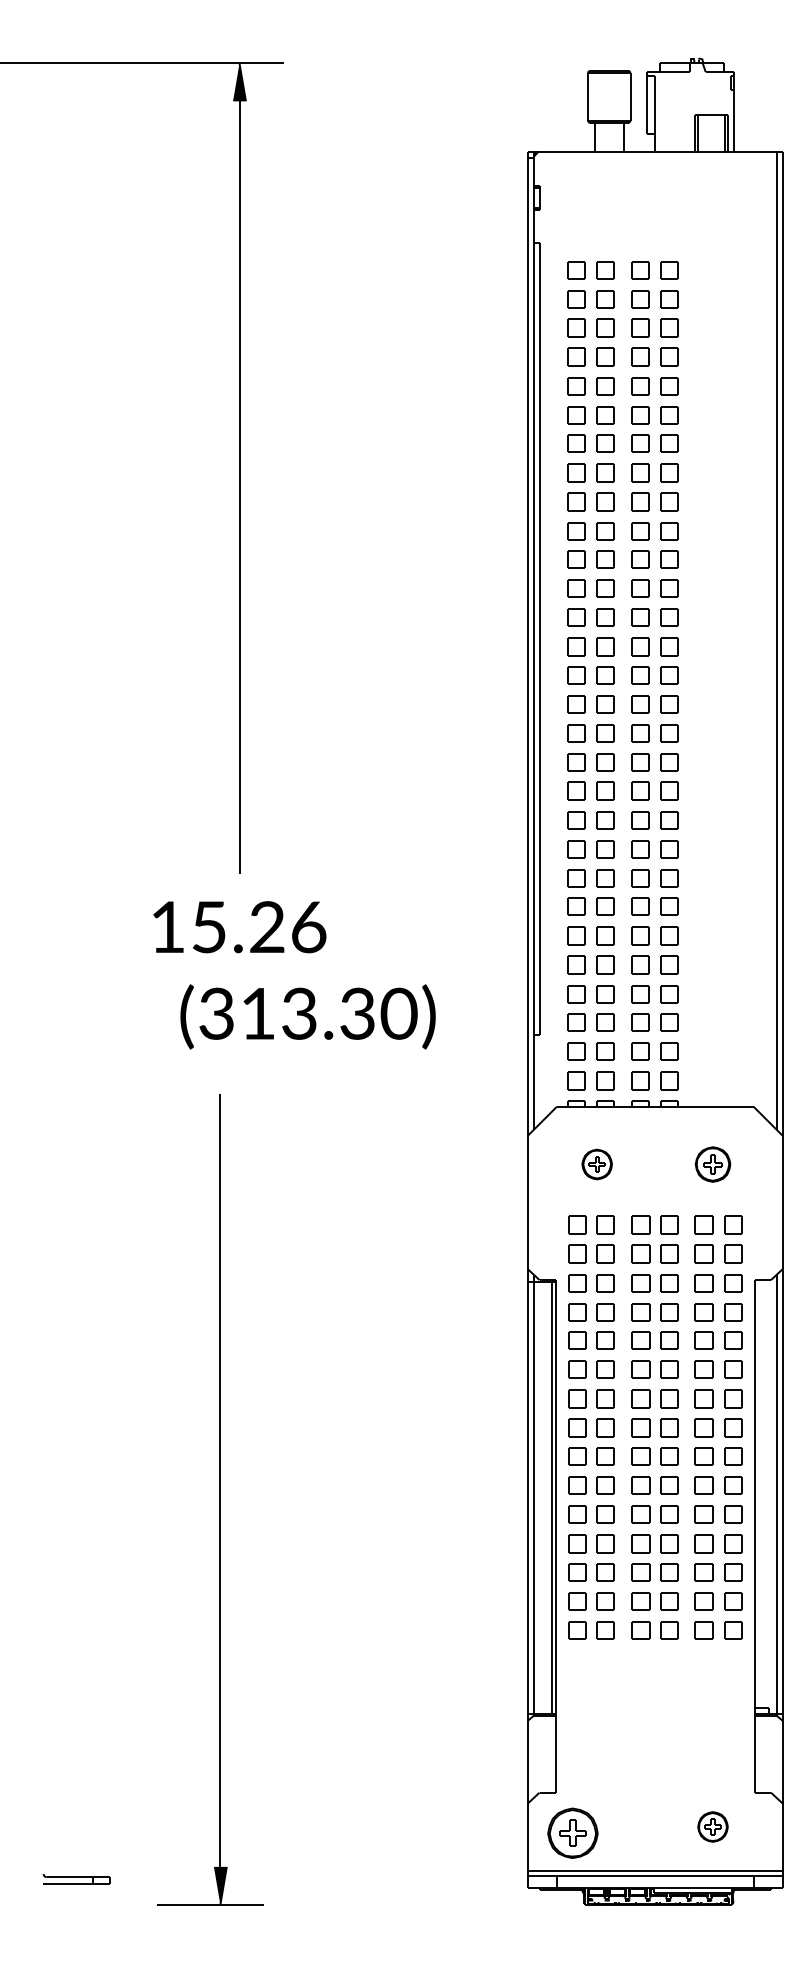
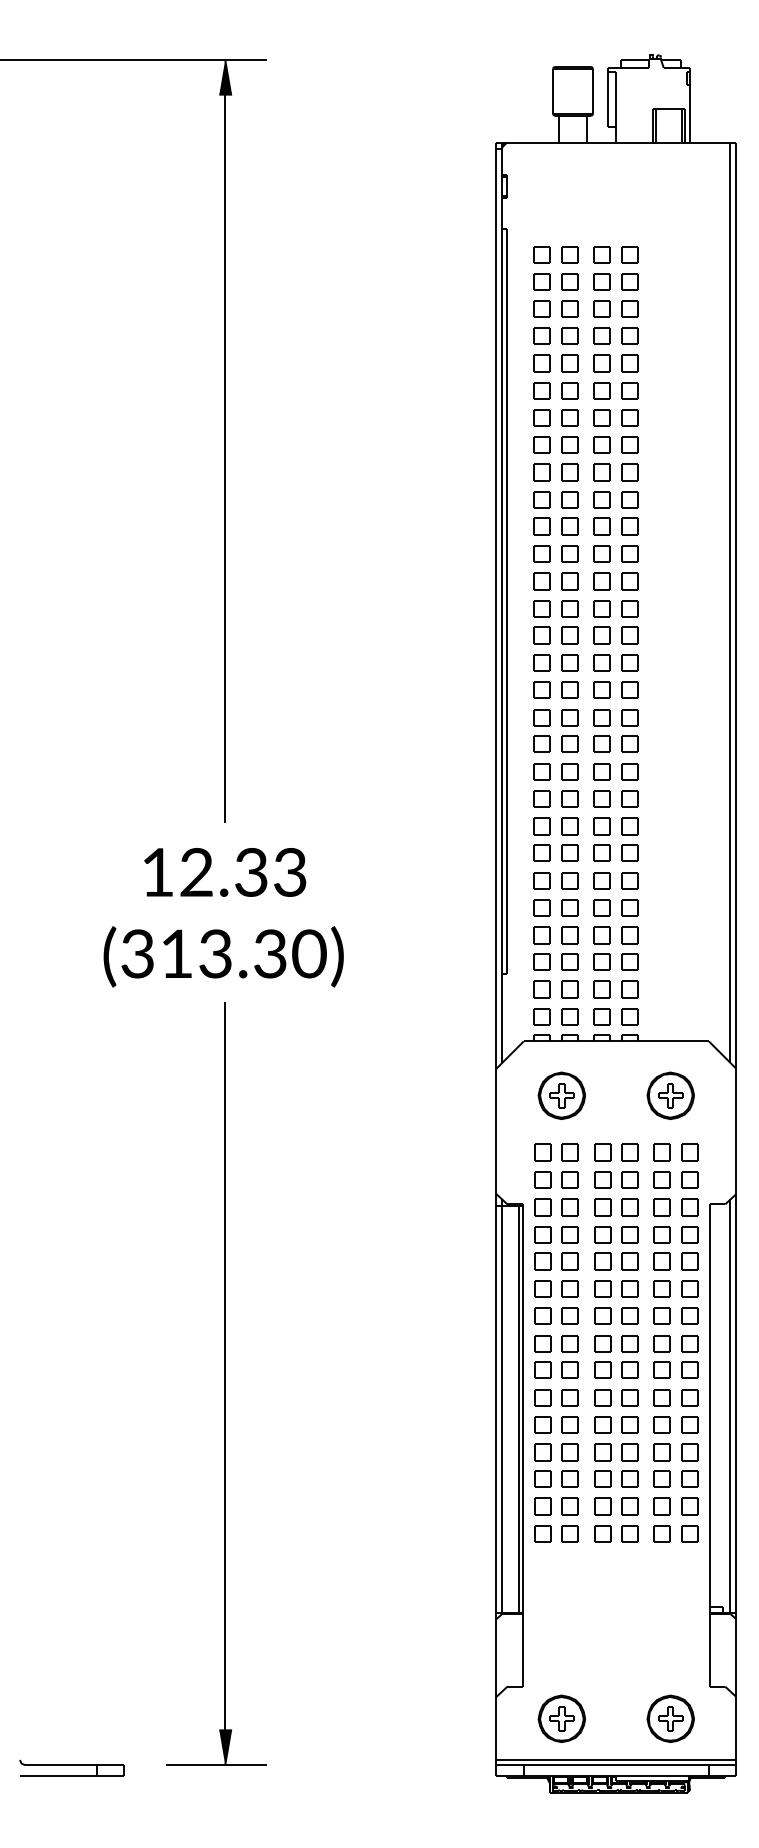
text: (258, 927) -> (243, 872), 15.26^C -> 12.33^C
text: (307, 1016) -> (223, 956), moved
part: (596, 1164) -> (561, 1095), size x1.67
part: (712, 1164) -> (670, 1095), size x1.43
part: (219, 1499) -> (224, 1383), moved
part: (712, 1826) -> (670, 1718), size x1.67
part: (572, 1832) -> (561, 1718), moved
part: (76, 1878) -> (71, 1767), size x1.67

